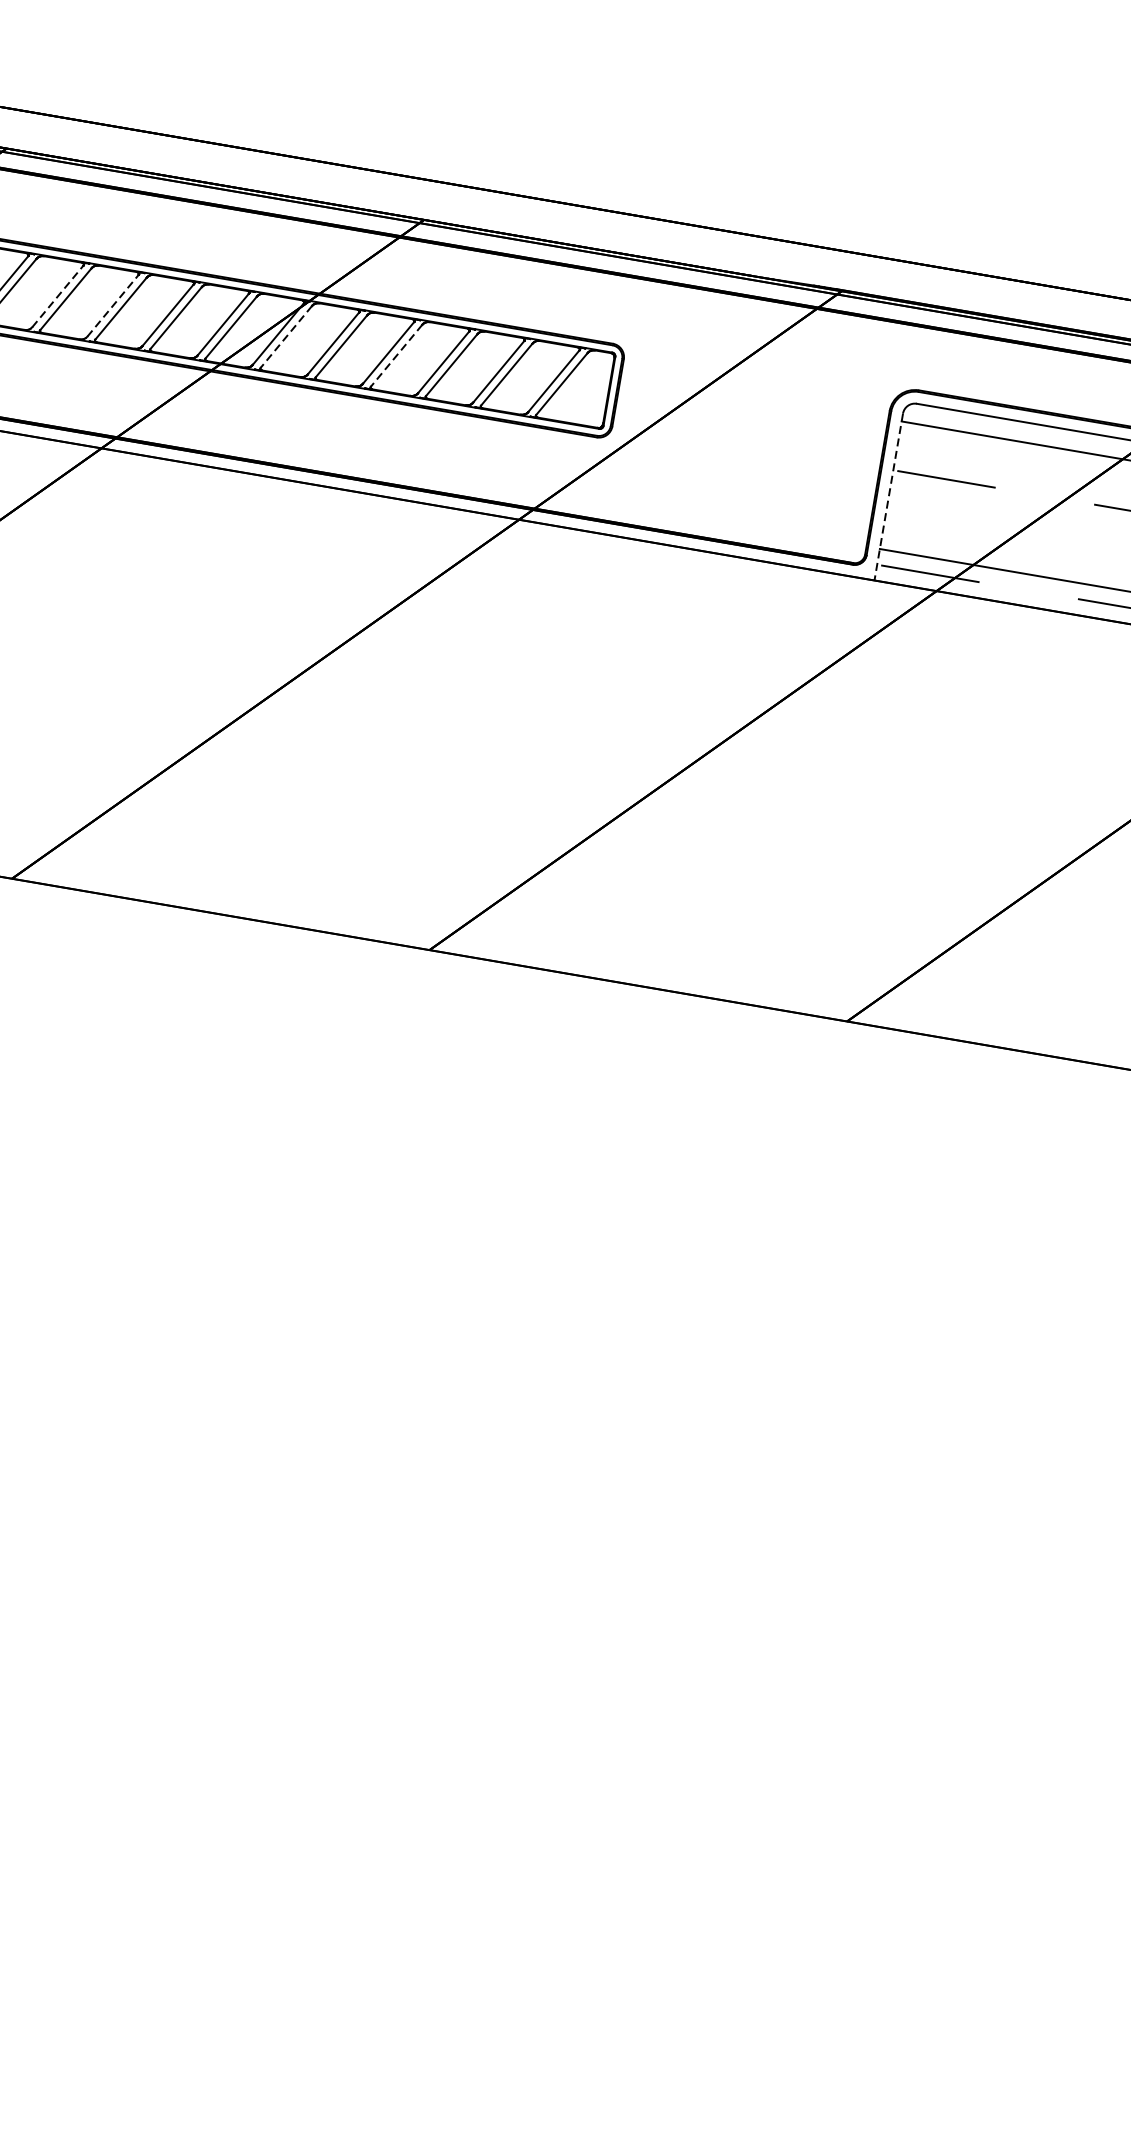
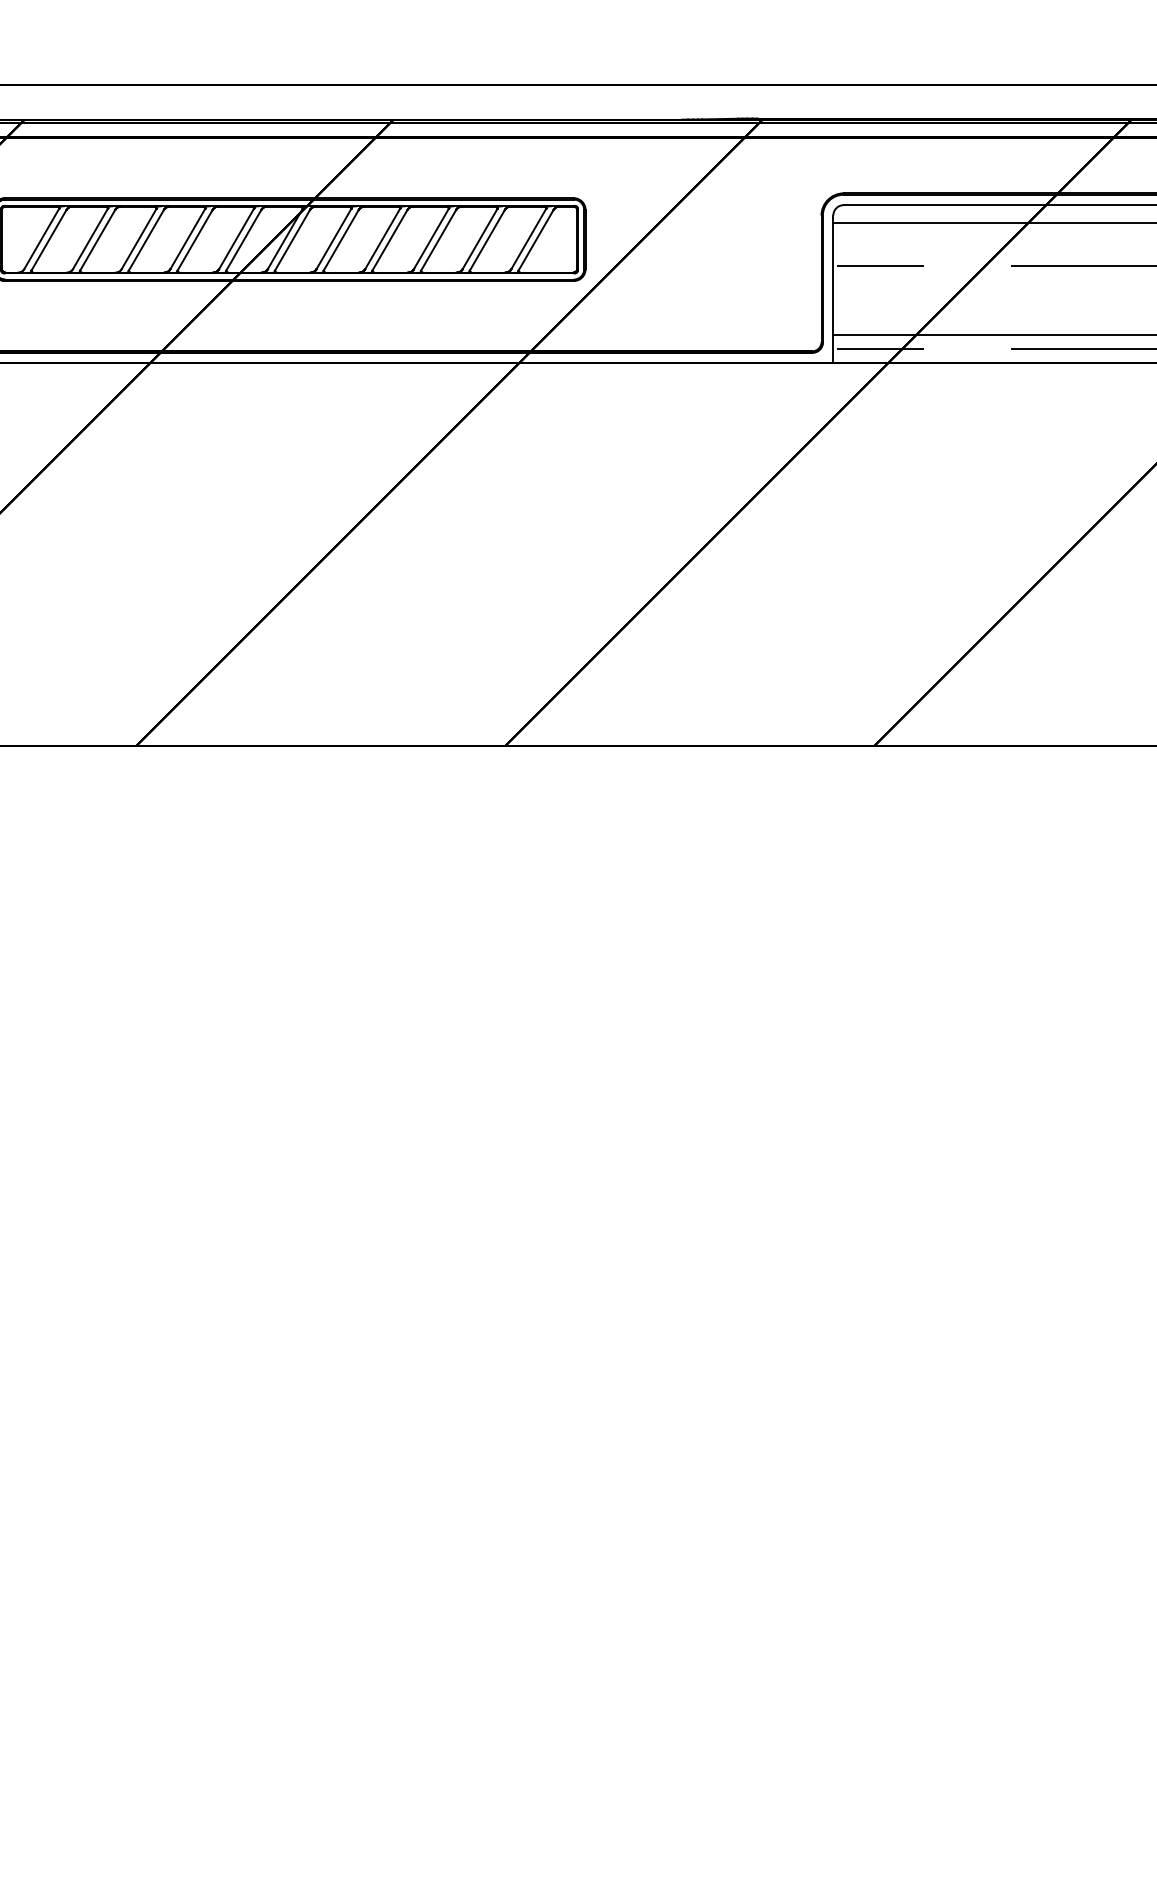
line: (58, 295) -> (90, 238), dashed -> solid
line: (113, 305) -> (139, 238), dashed -> solid
line: (286, 337) -> (292, 240), dashed -> solid
line: (396, 355) -> (389, 240), dashed -> solid
line: (888, 497) -> (833, 289), dashed -> solid

